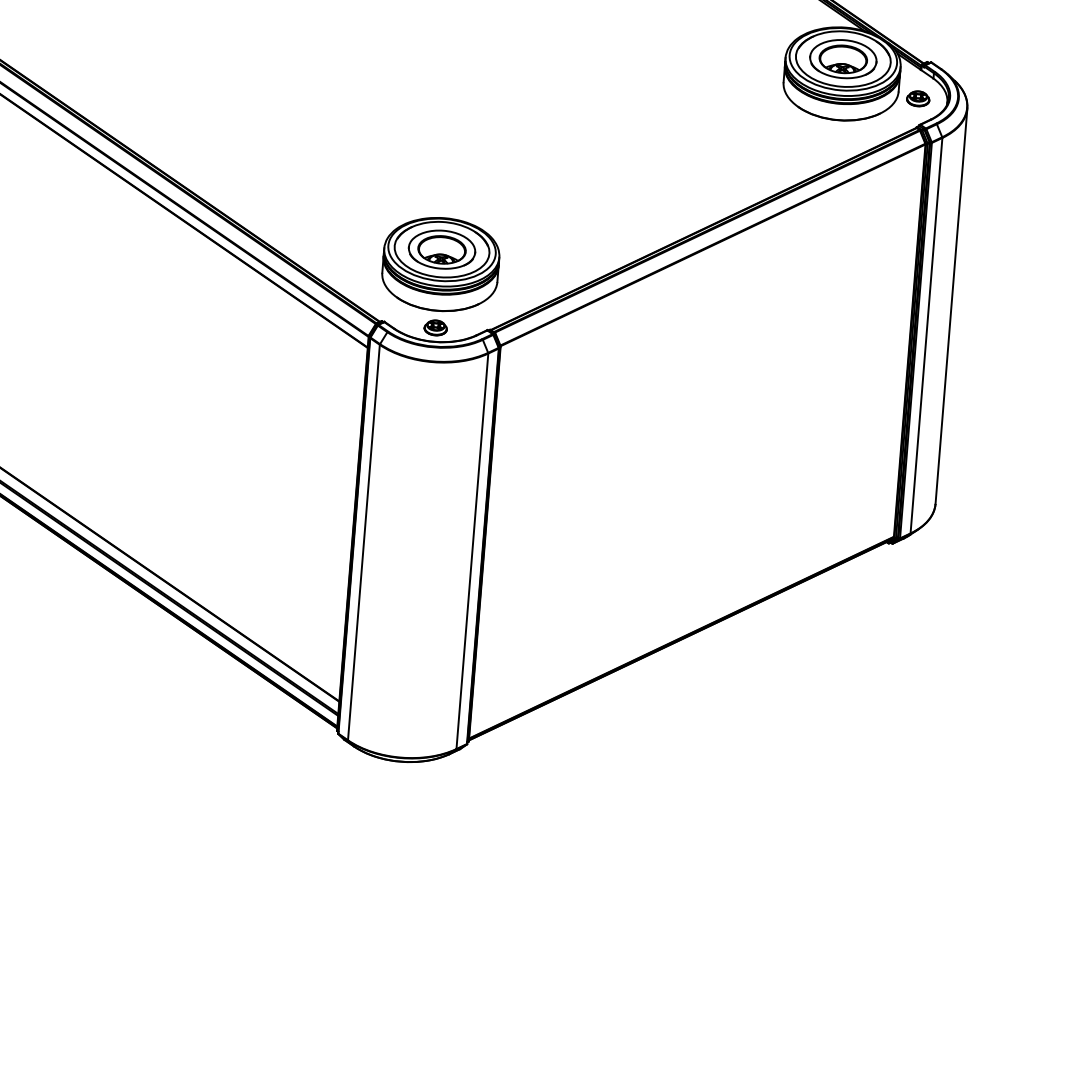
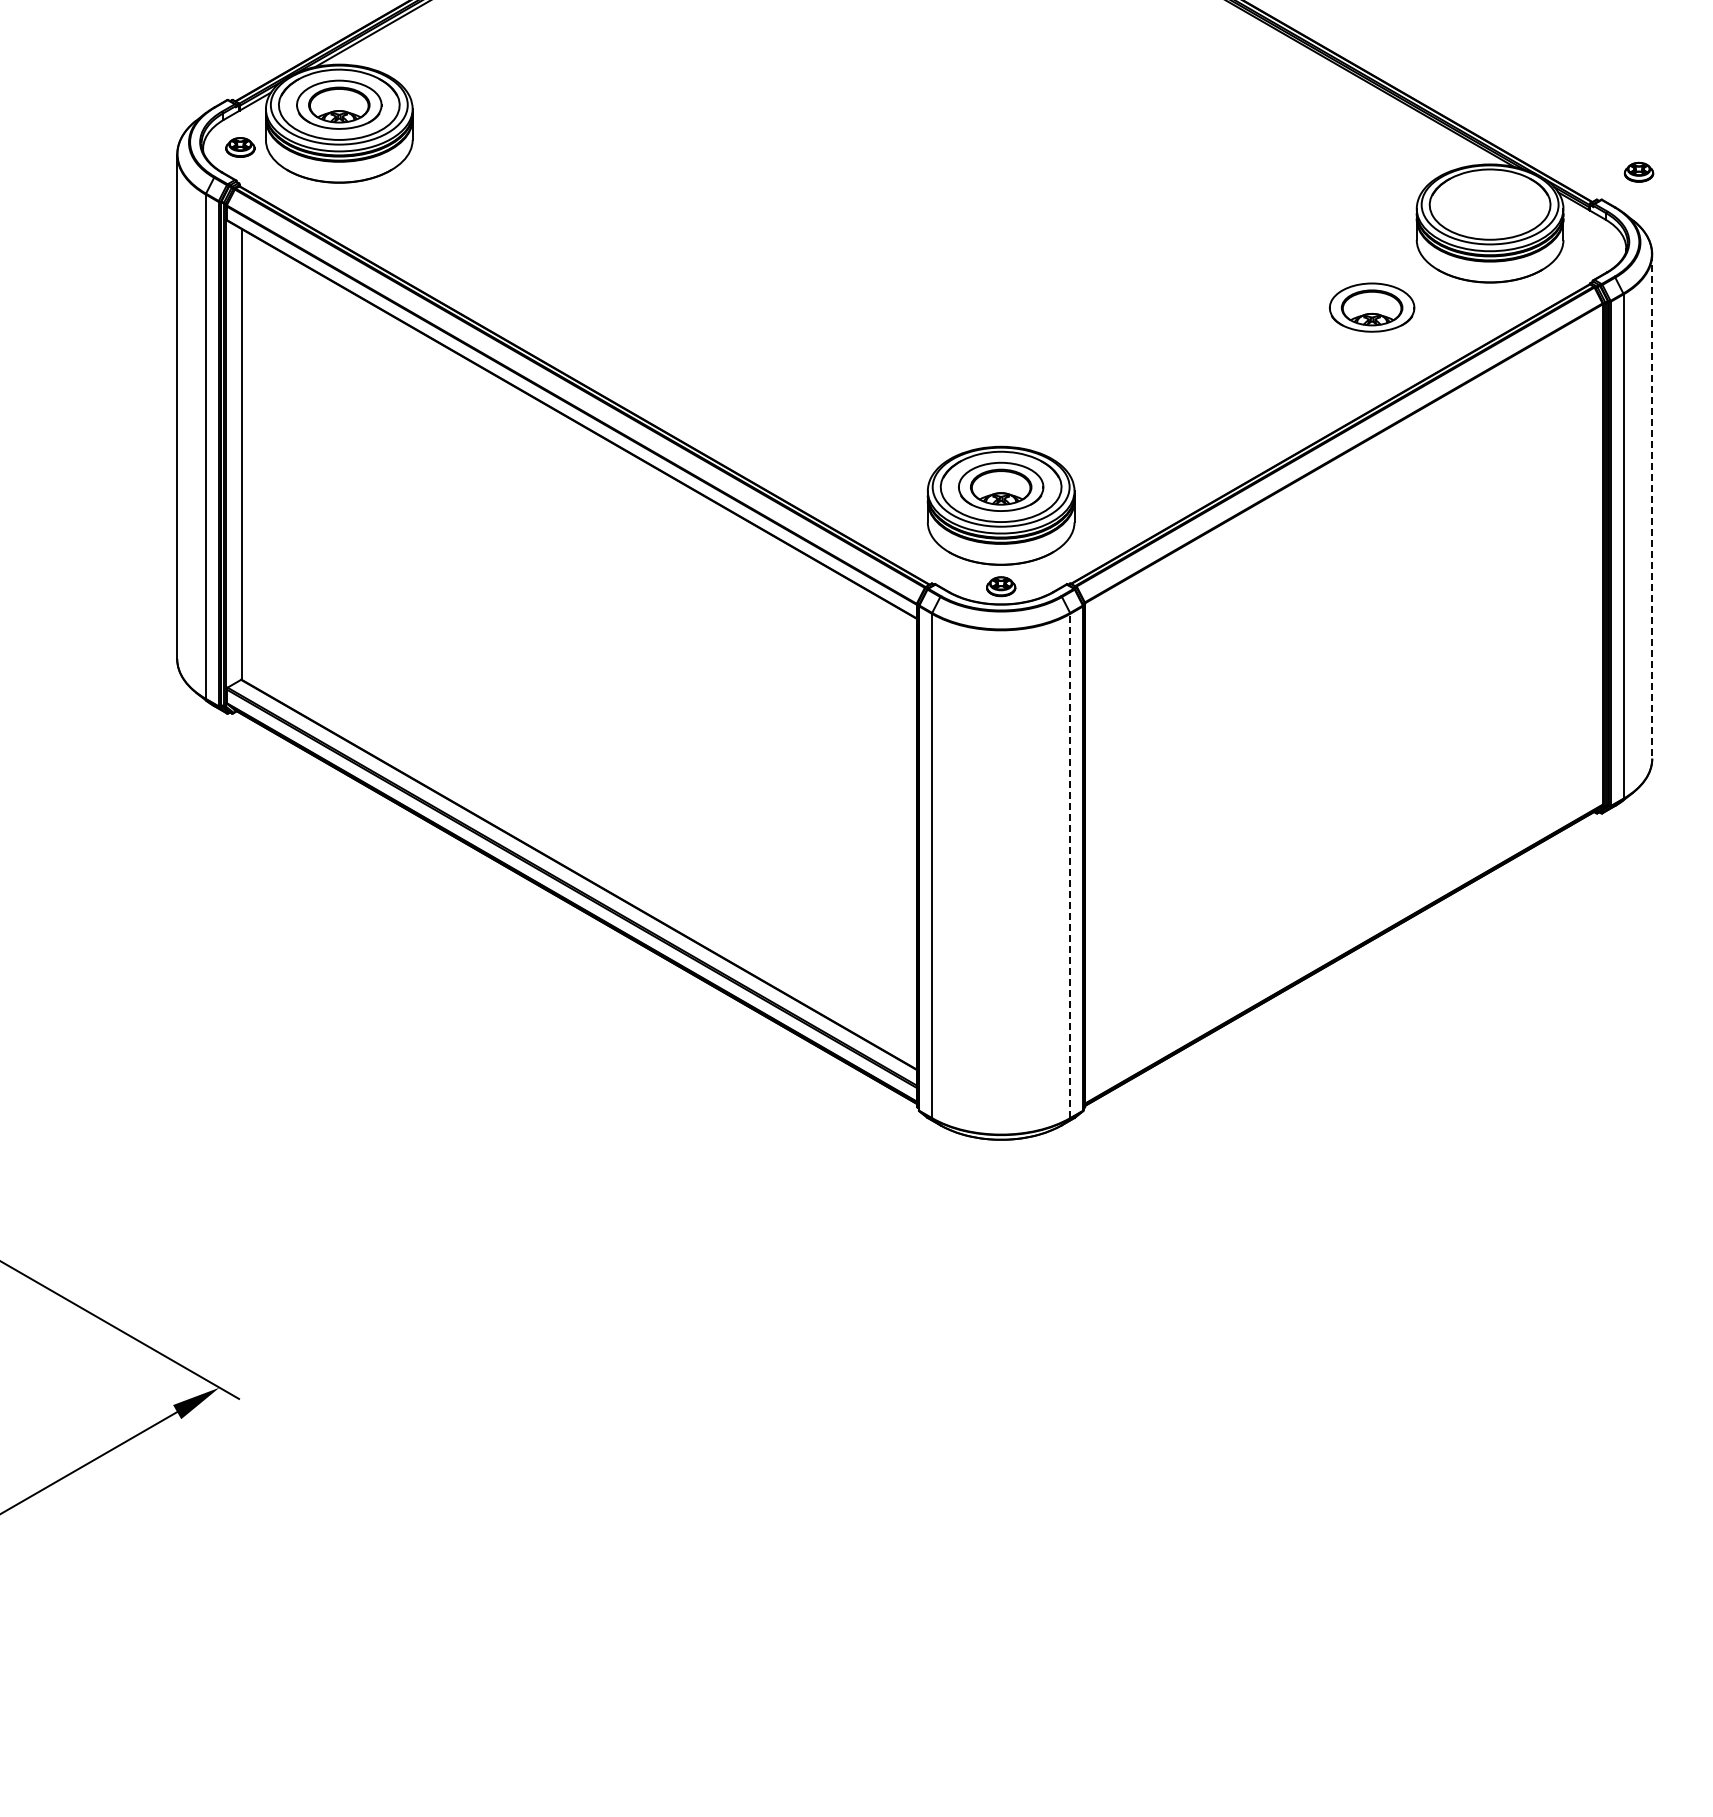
part: (842, 59) -> (1371, 307), moved
part: (917, 98) -> (1638, 171), moved
line: (951, 306) -> (1652, 507), solid -> dashed
line: (472, 550) -> (1070, 865), solid -> dashed

